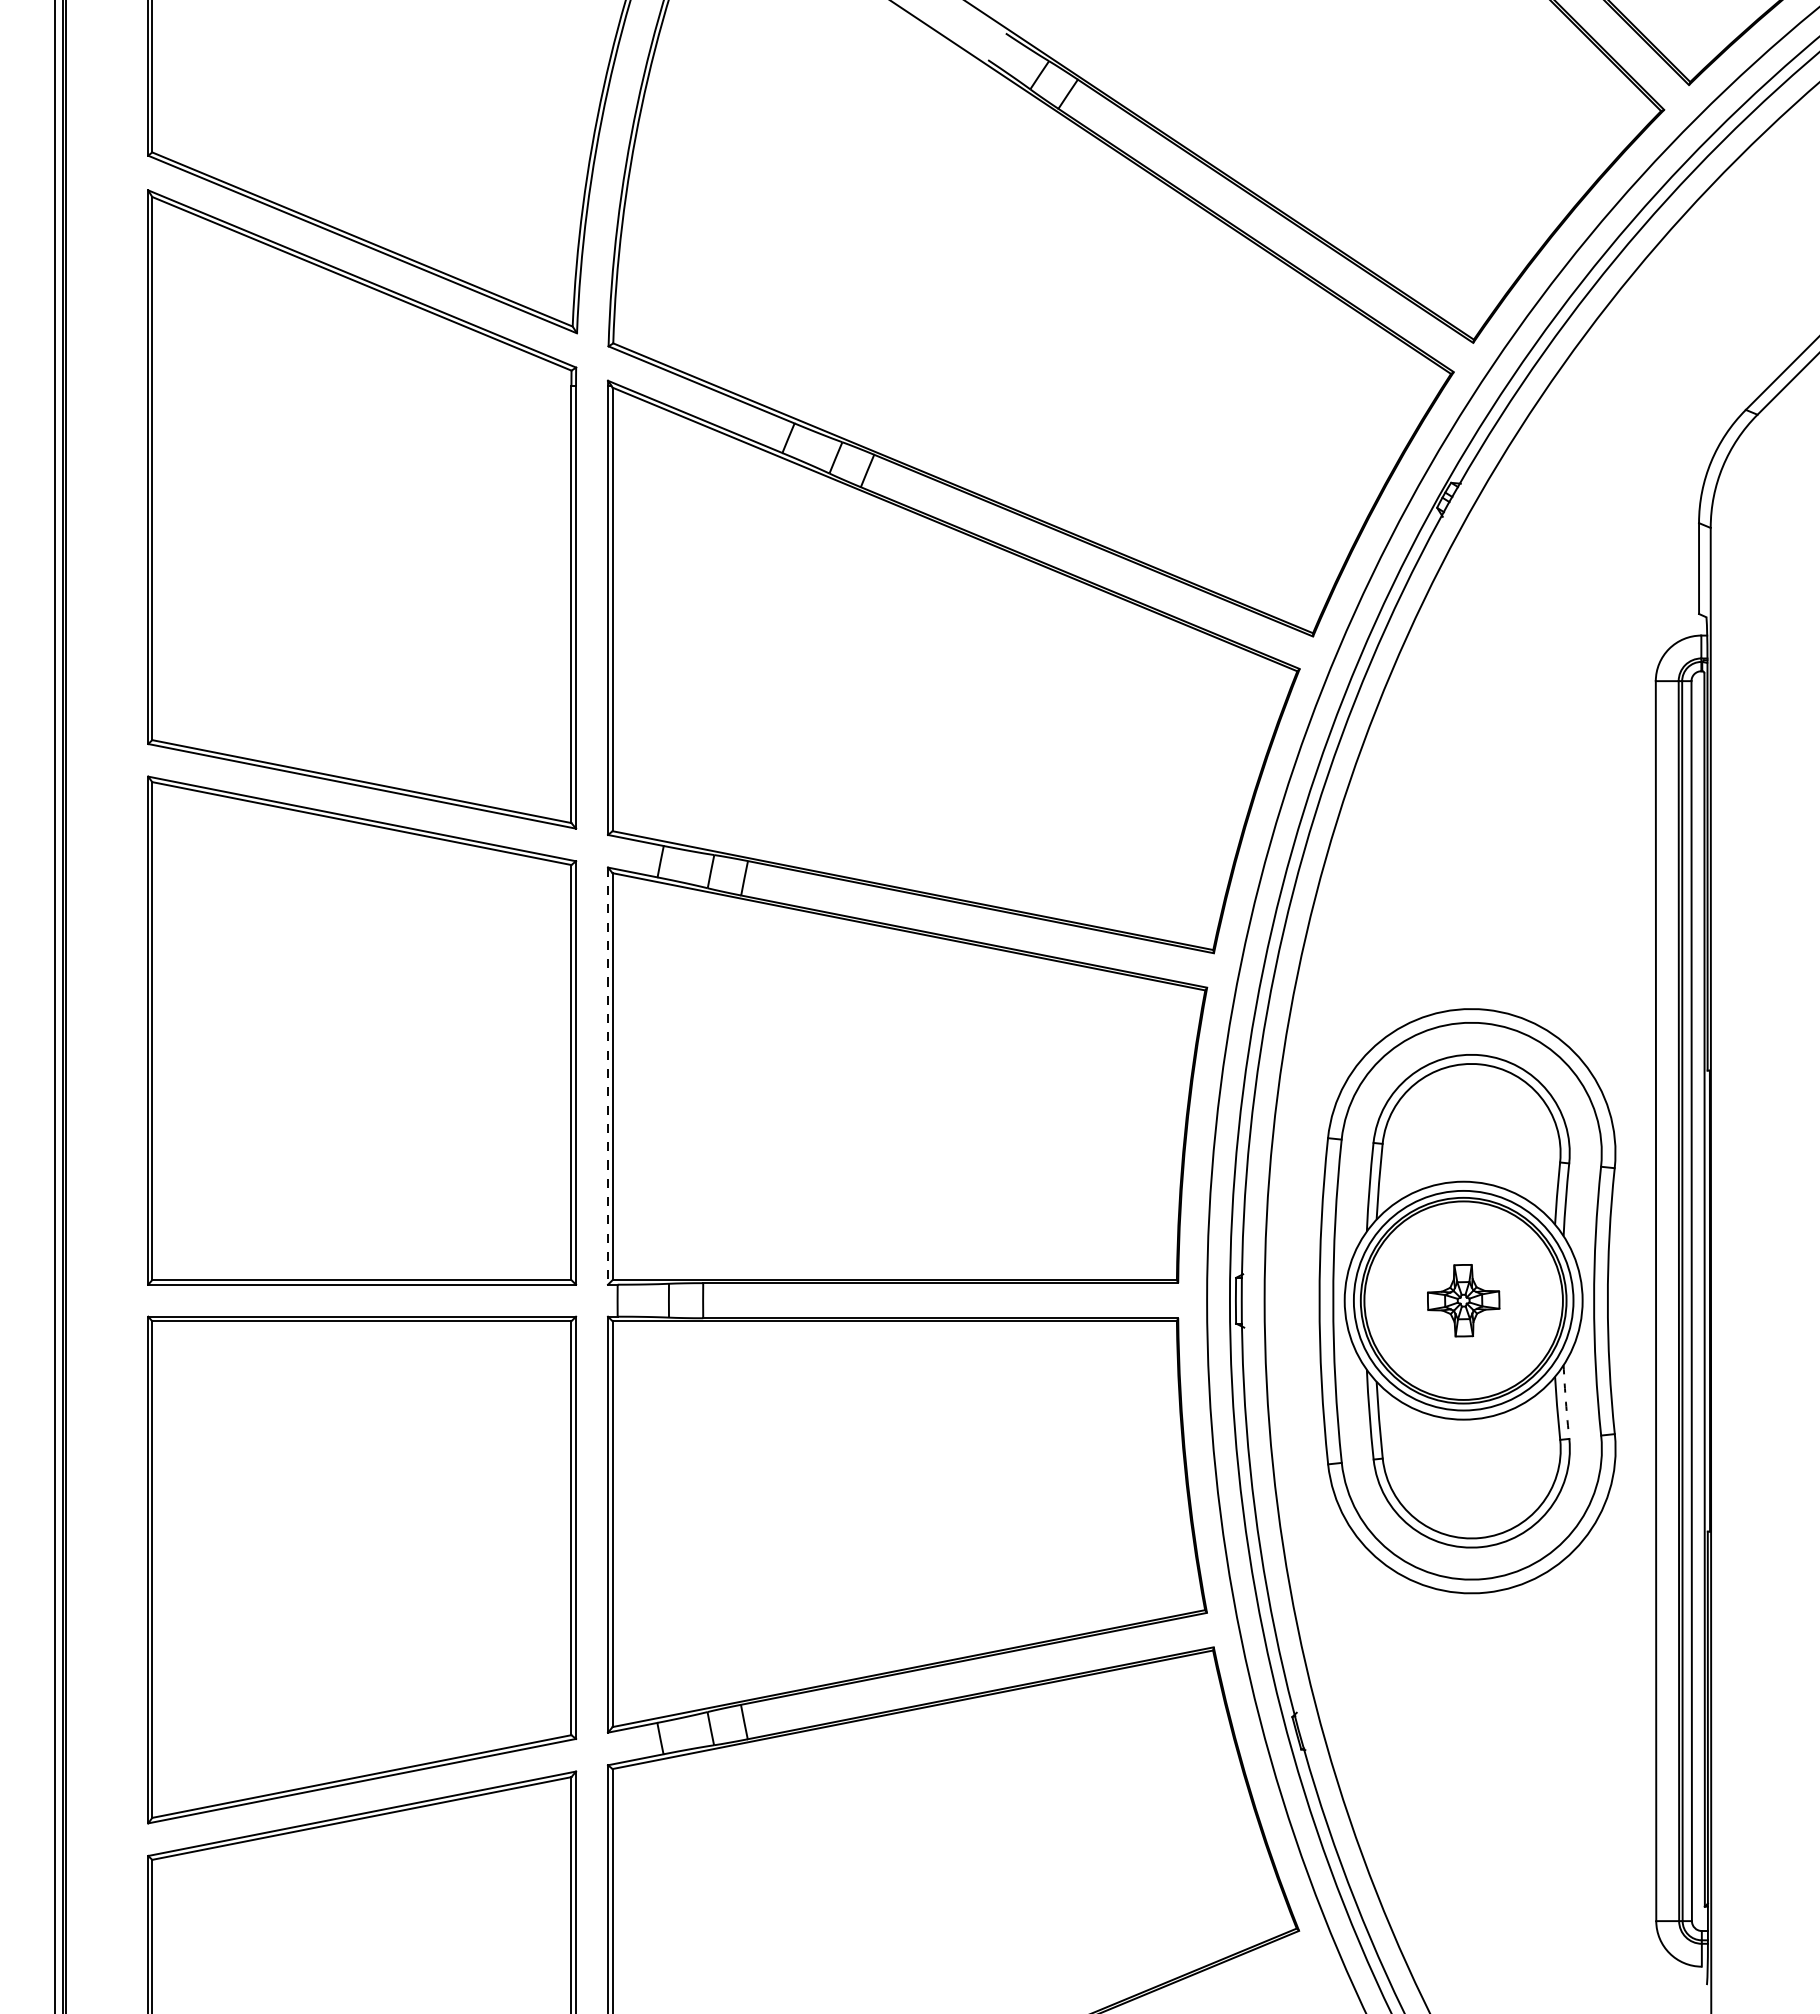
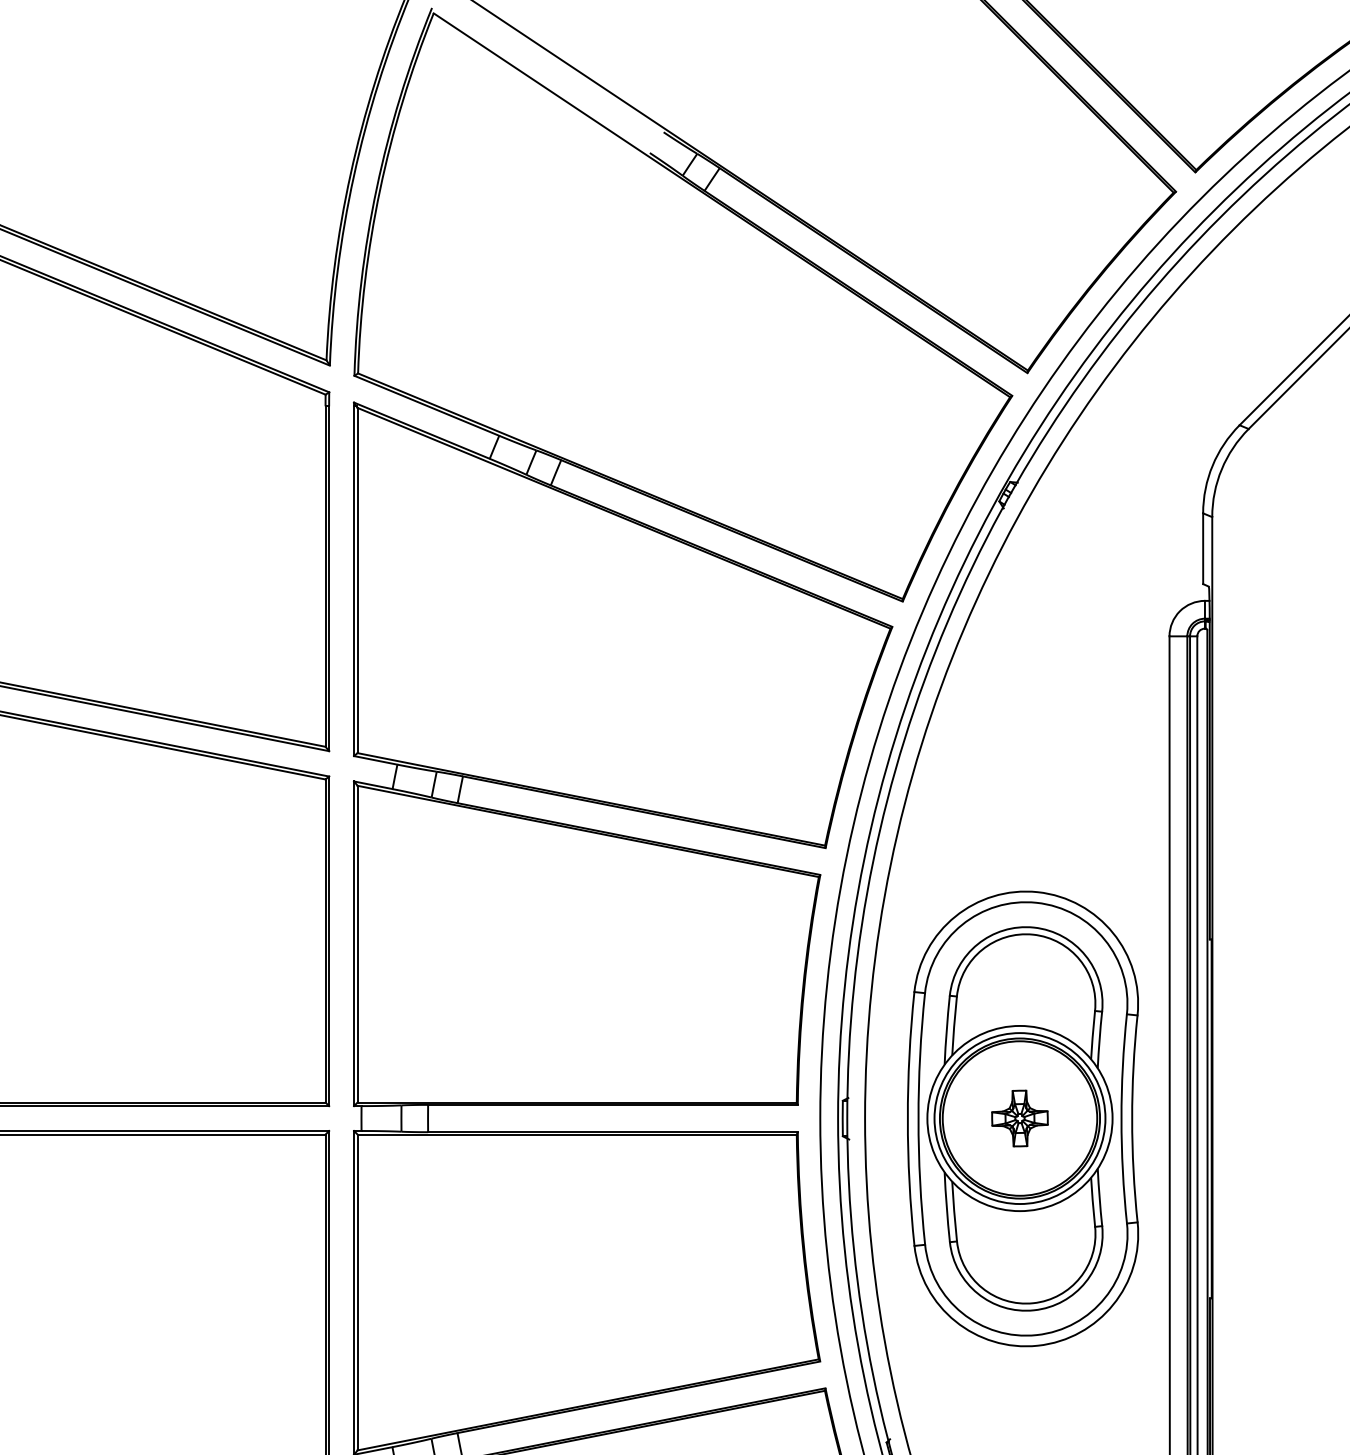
line: (608, 1076) -> (354, 944), dashed -> solid
arc: (1565, 1402) -> (1099, 1197), dashed -> solid

